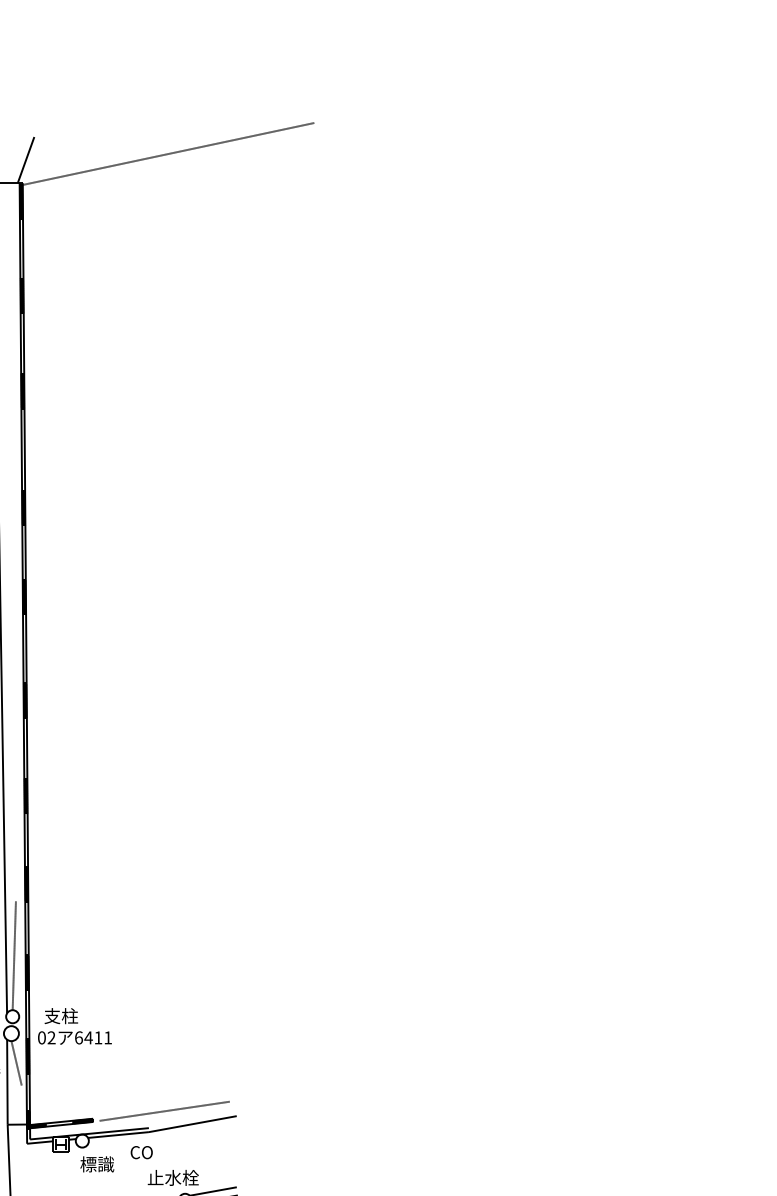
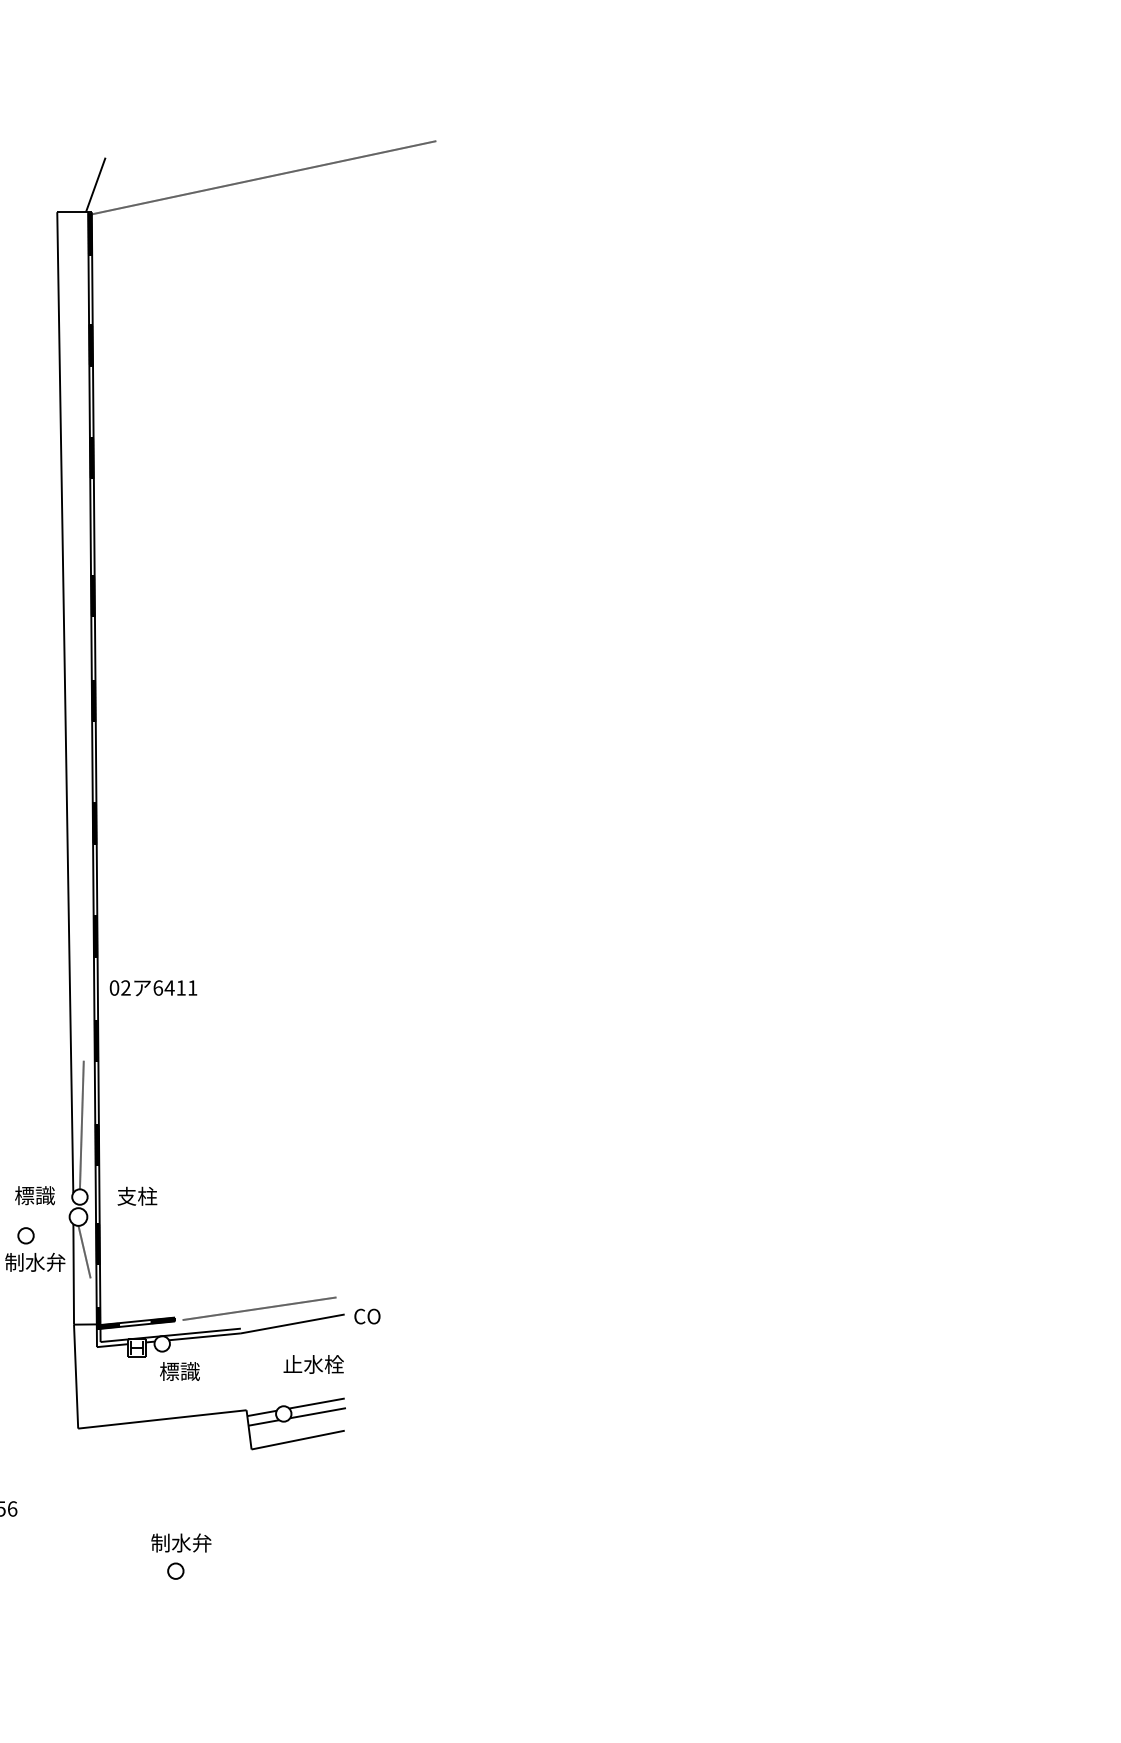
text: (74, 1038) -> (153, 988), moved
text: (141, 1152) -> (367, 1316), moved
text: (173, 1177) -> (313, 1364), moved

